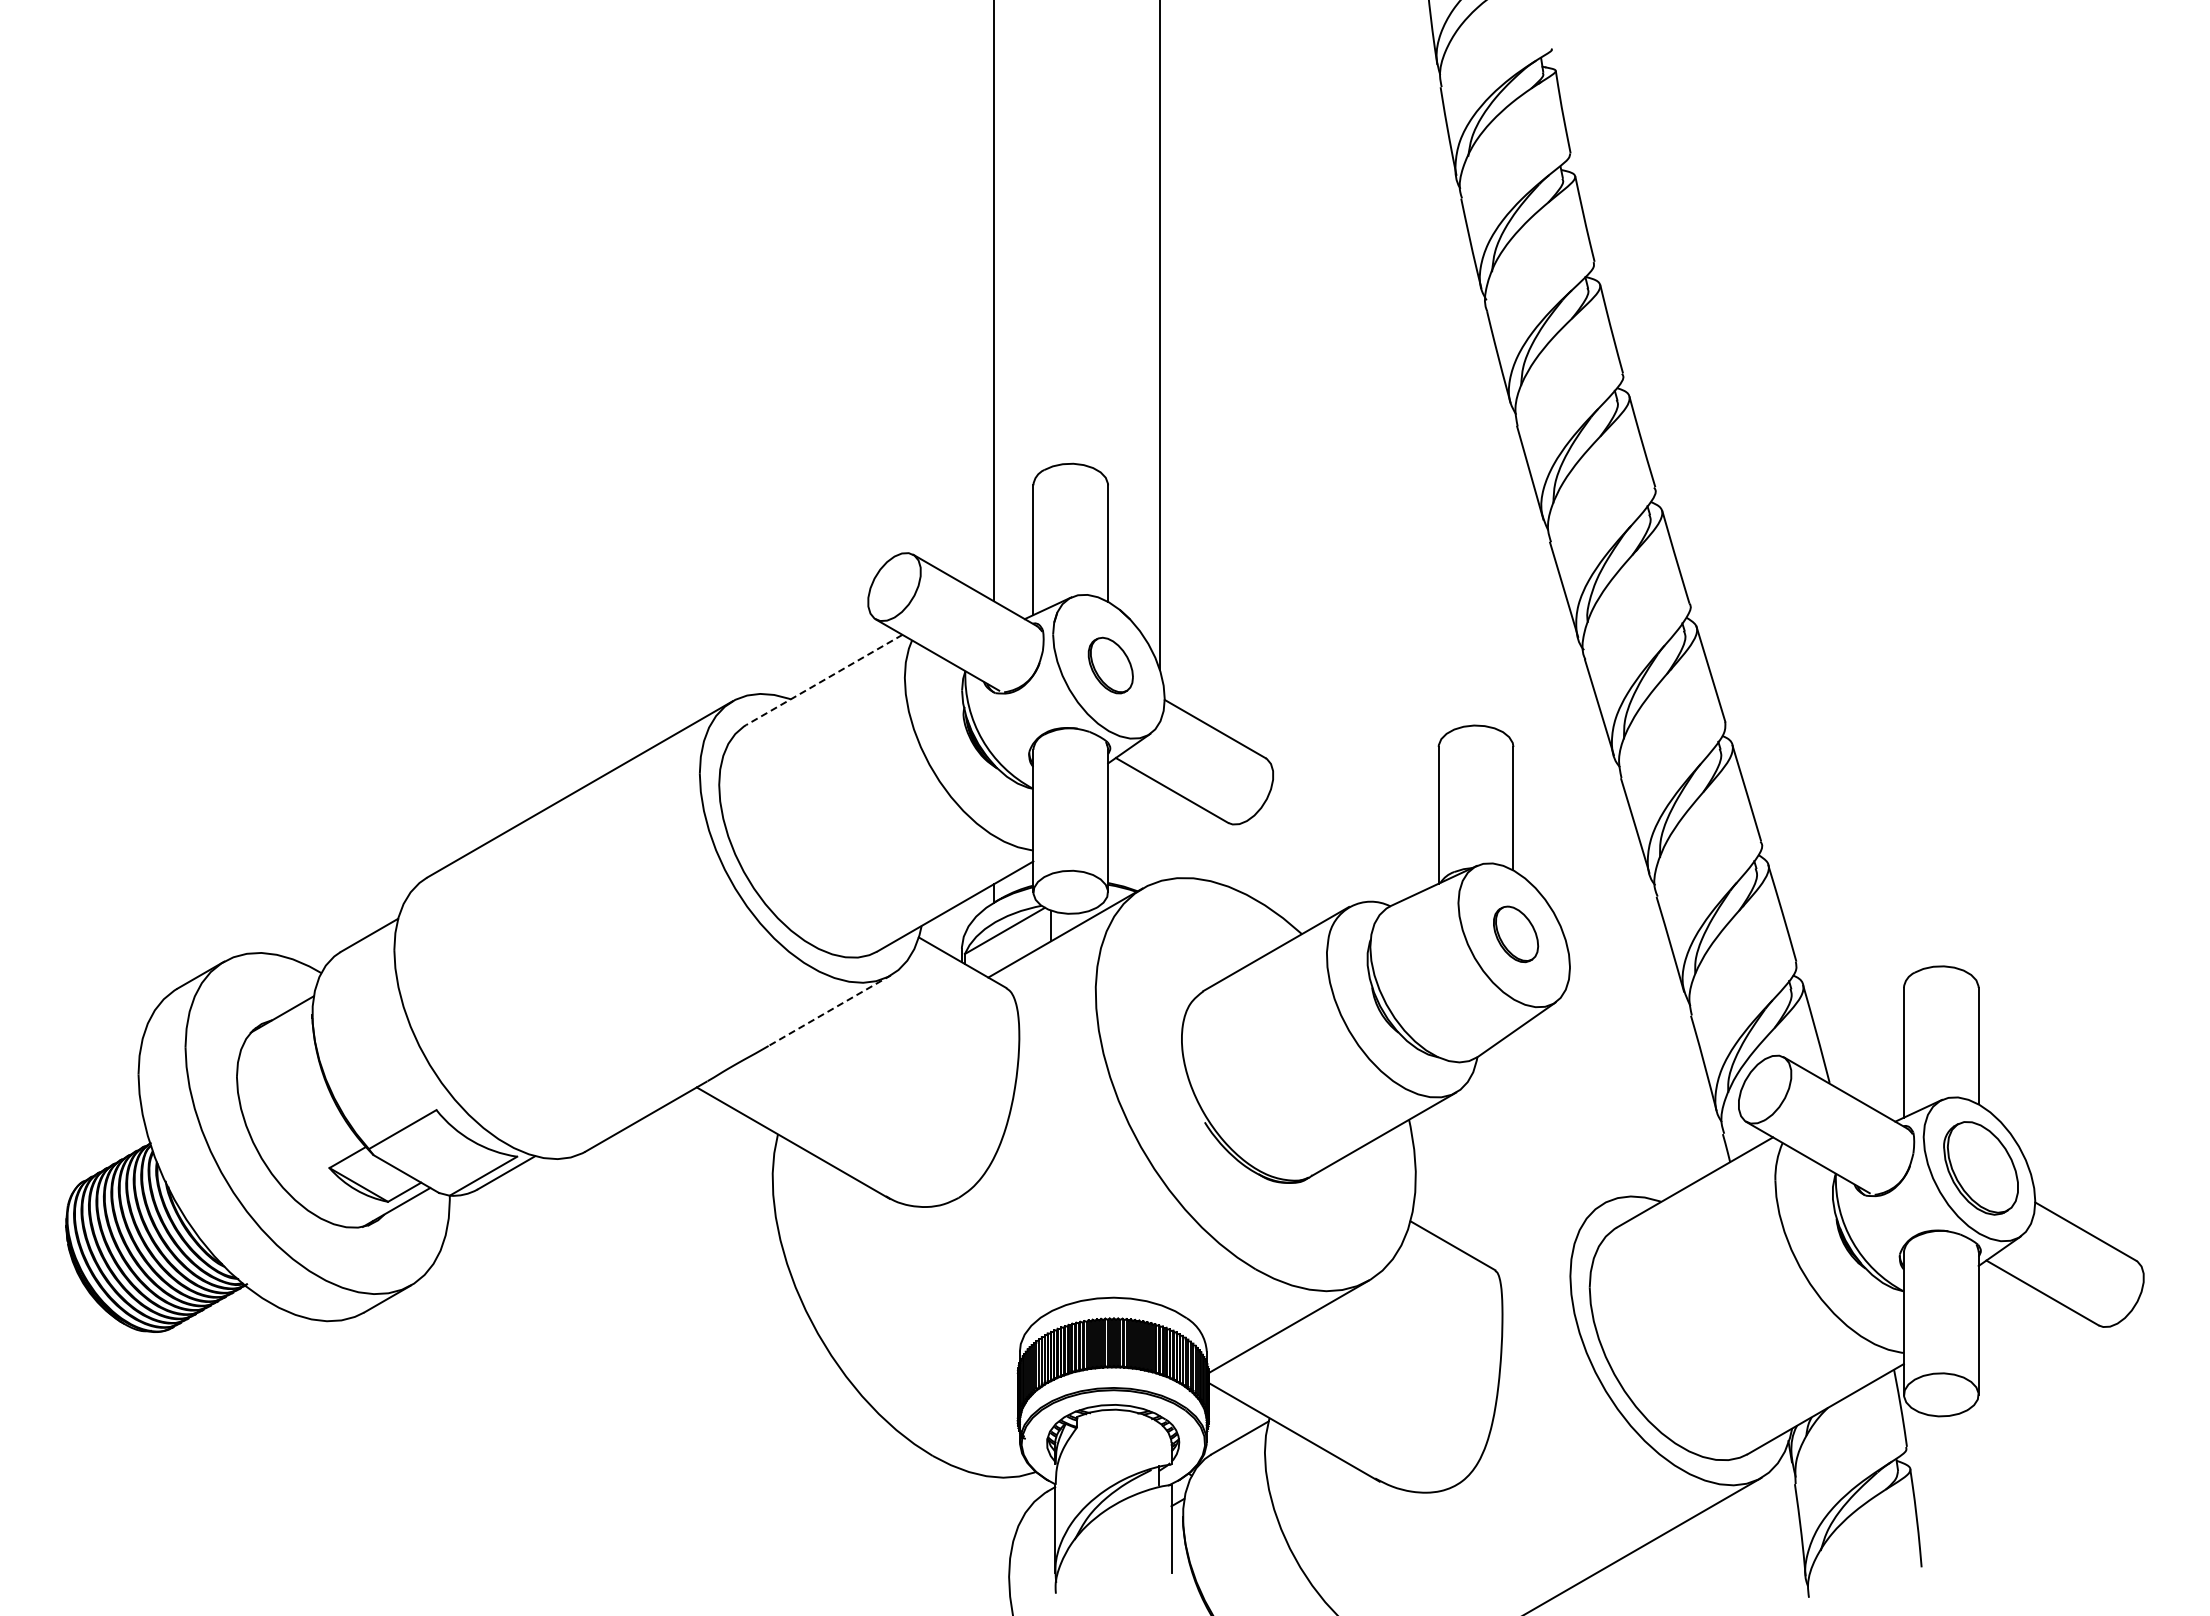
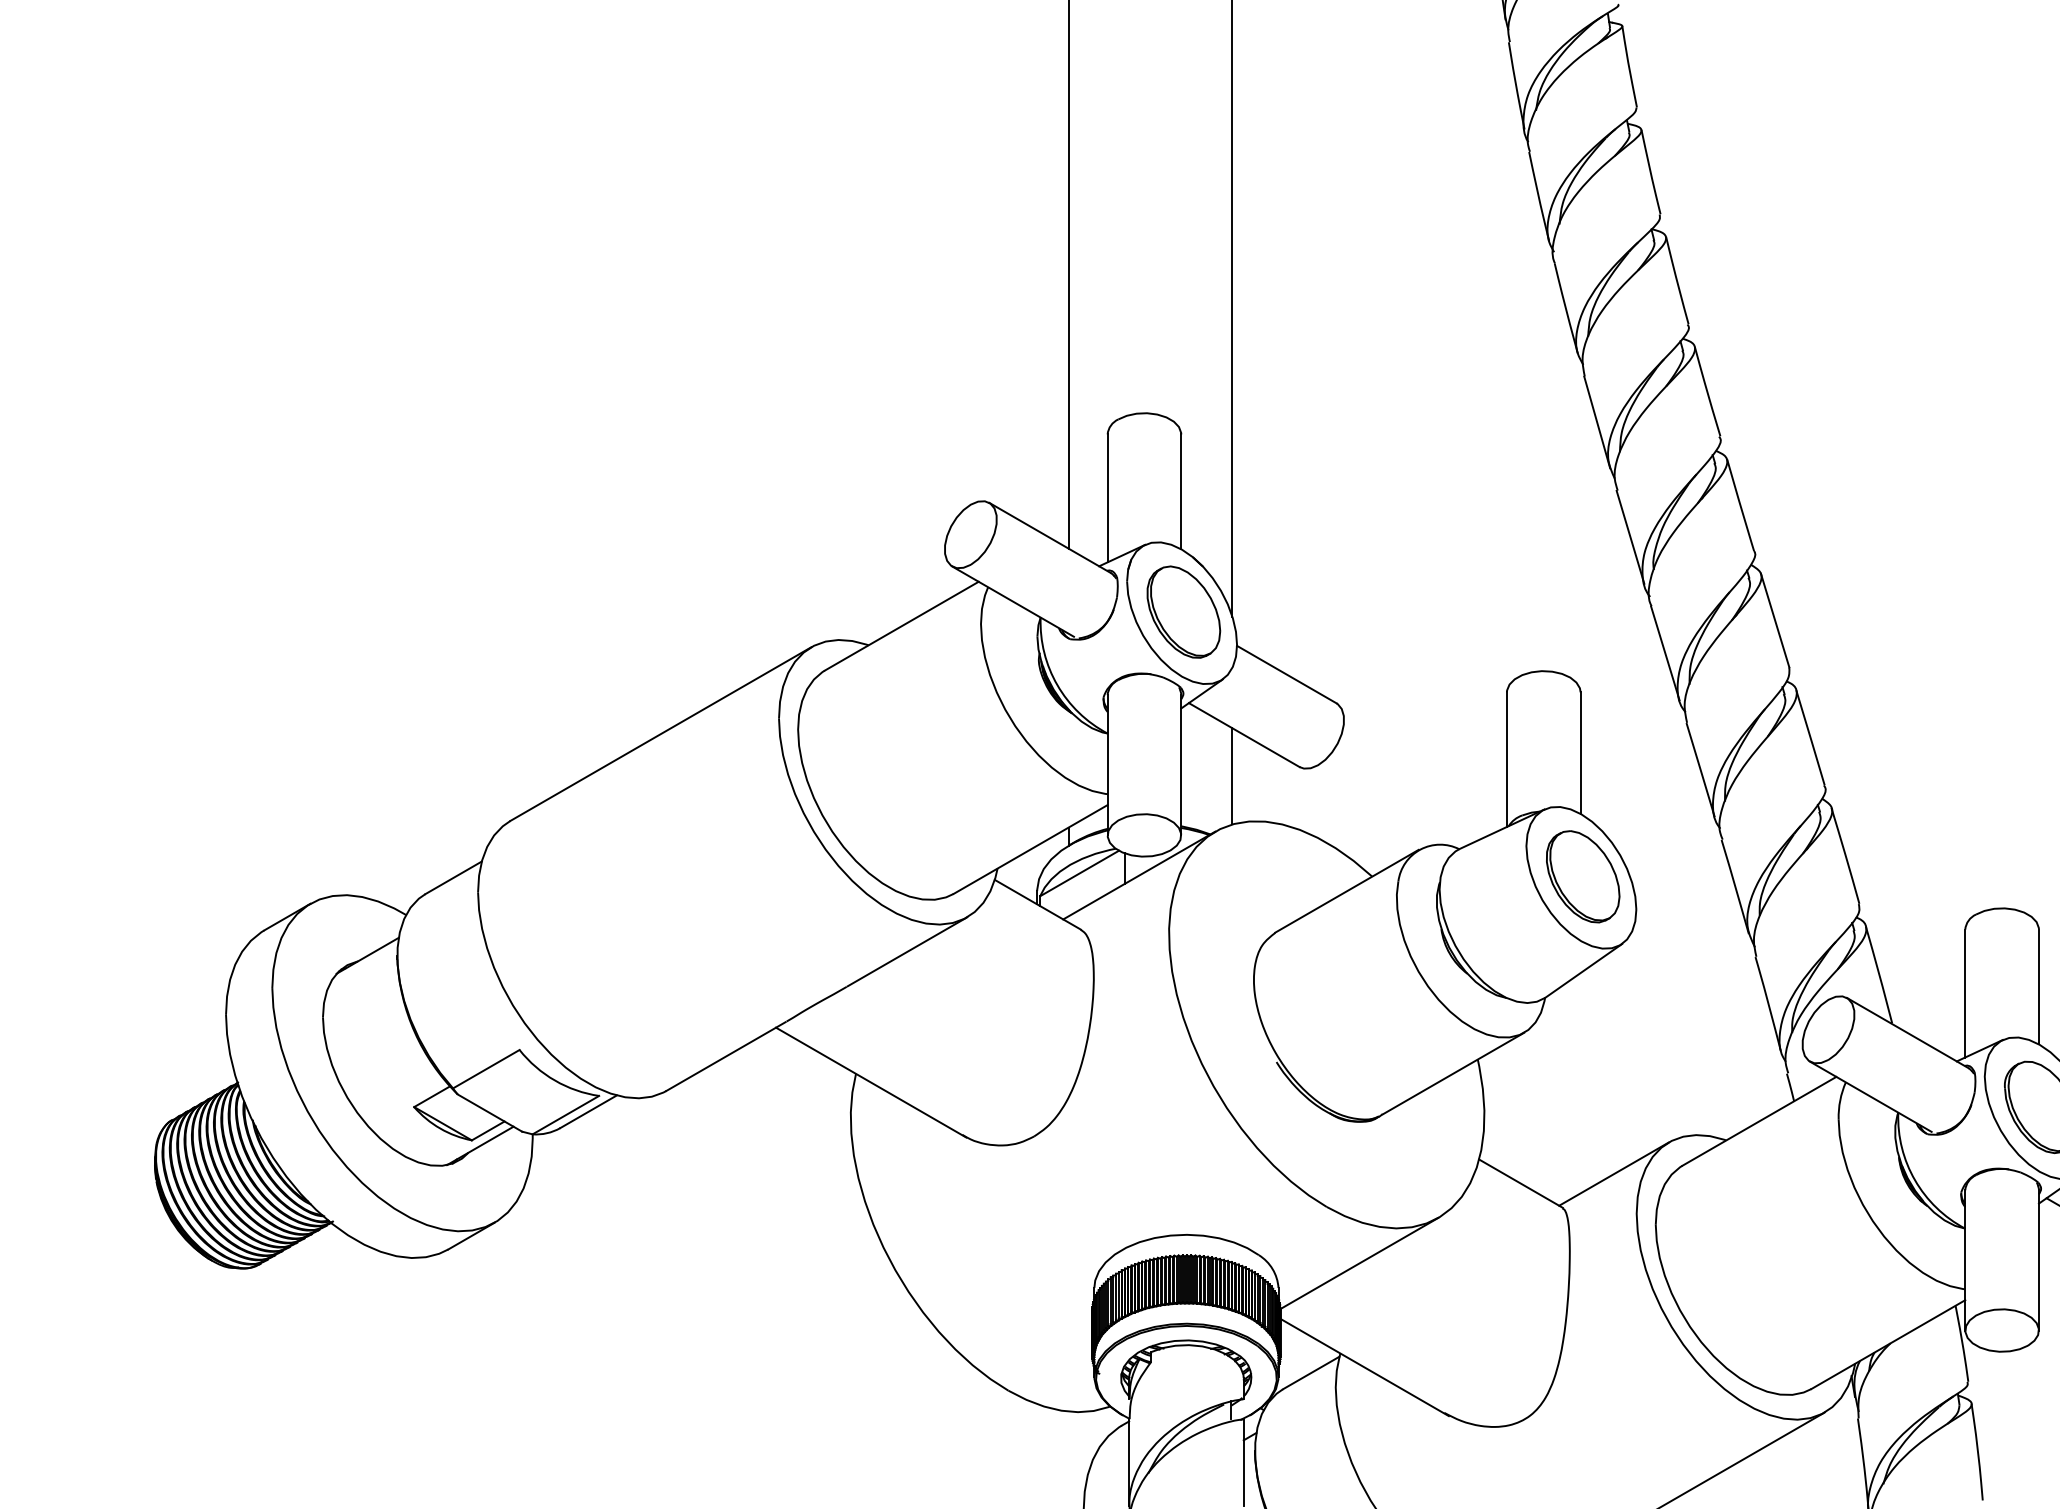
part: (1110, 665) -> (1183, 611), size x1.67
line: (823, 680) -> (900, 626), dashed -> solid
line: (1159, 832) -> (1231, 776), added
part: (1515, 934) -> (1582, 876), size x1.67
line: (830, 1010) -> (907, 951), dashed -> solid
line: (1547, 1235) -> (1614, 1173), added

